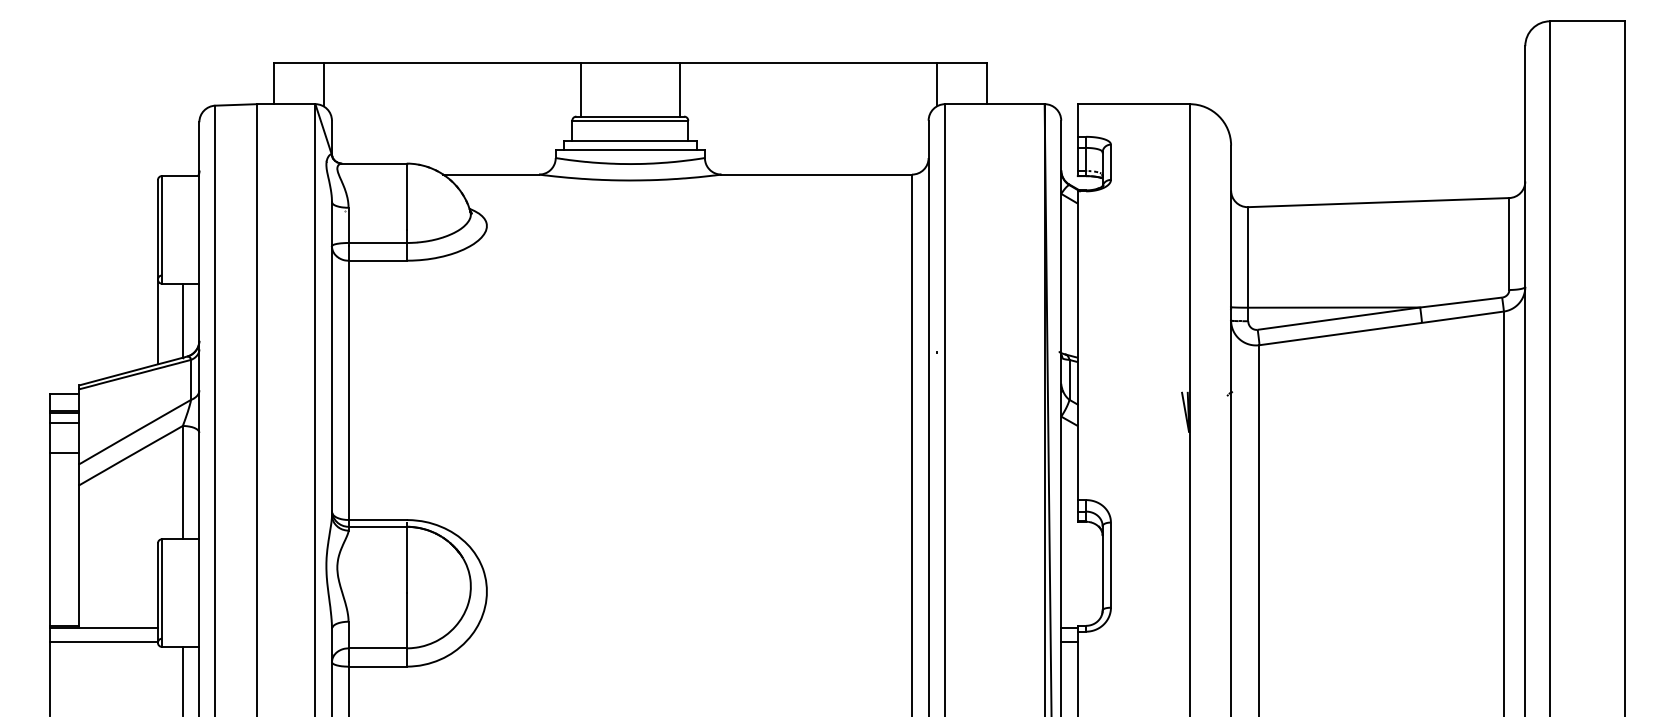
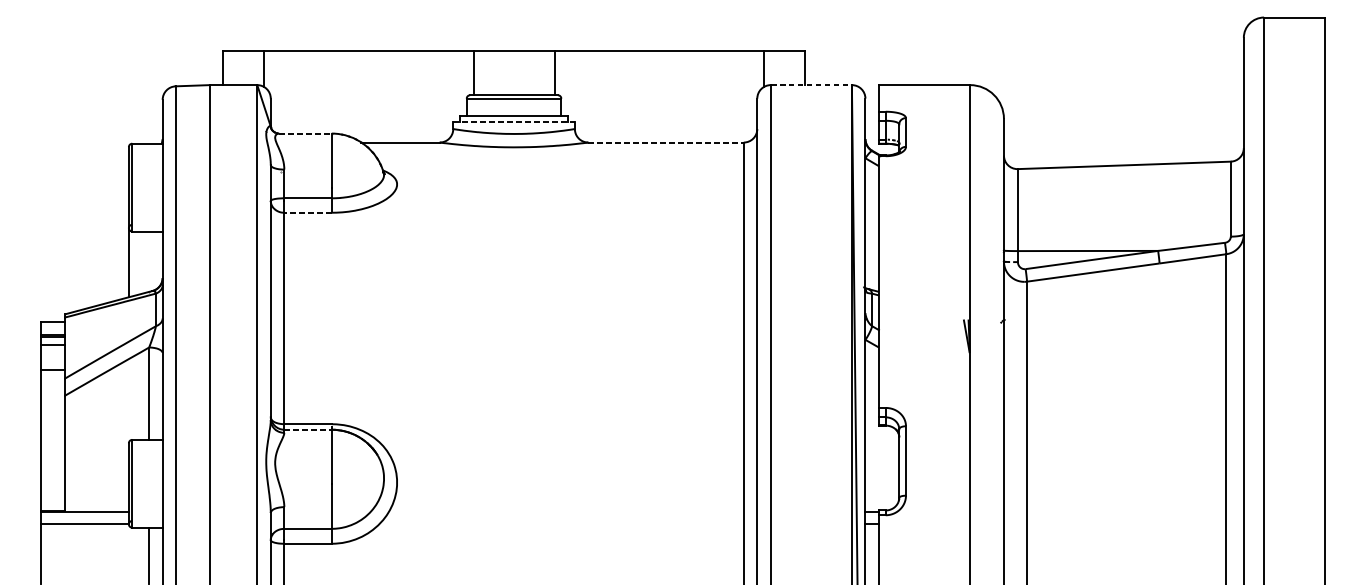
line: (994, 104) -> (811, 85), solid -> dashed
line: (630, 149) -> (514, 122), solid -> dashed
line: (375, 163) -> (306, 133), solid -> dashed
line: (817, 174) -> (666, 142), solid -> dashed
line: (377, 260) -> (307, 212), solid -> dashed
line: (182, 320) -> (148, 261), removed
line: (378, 526) -> (308, 429), solid -> dashed

